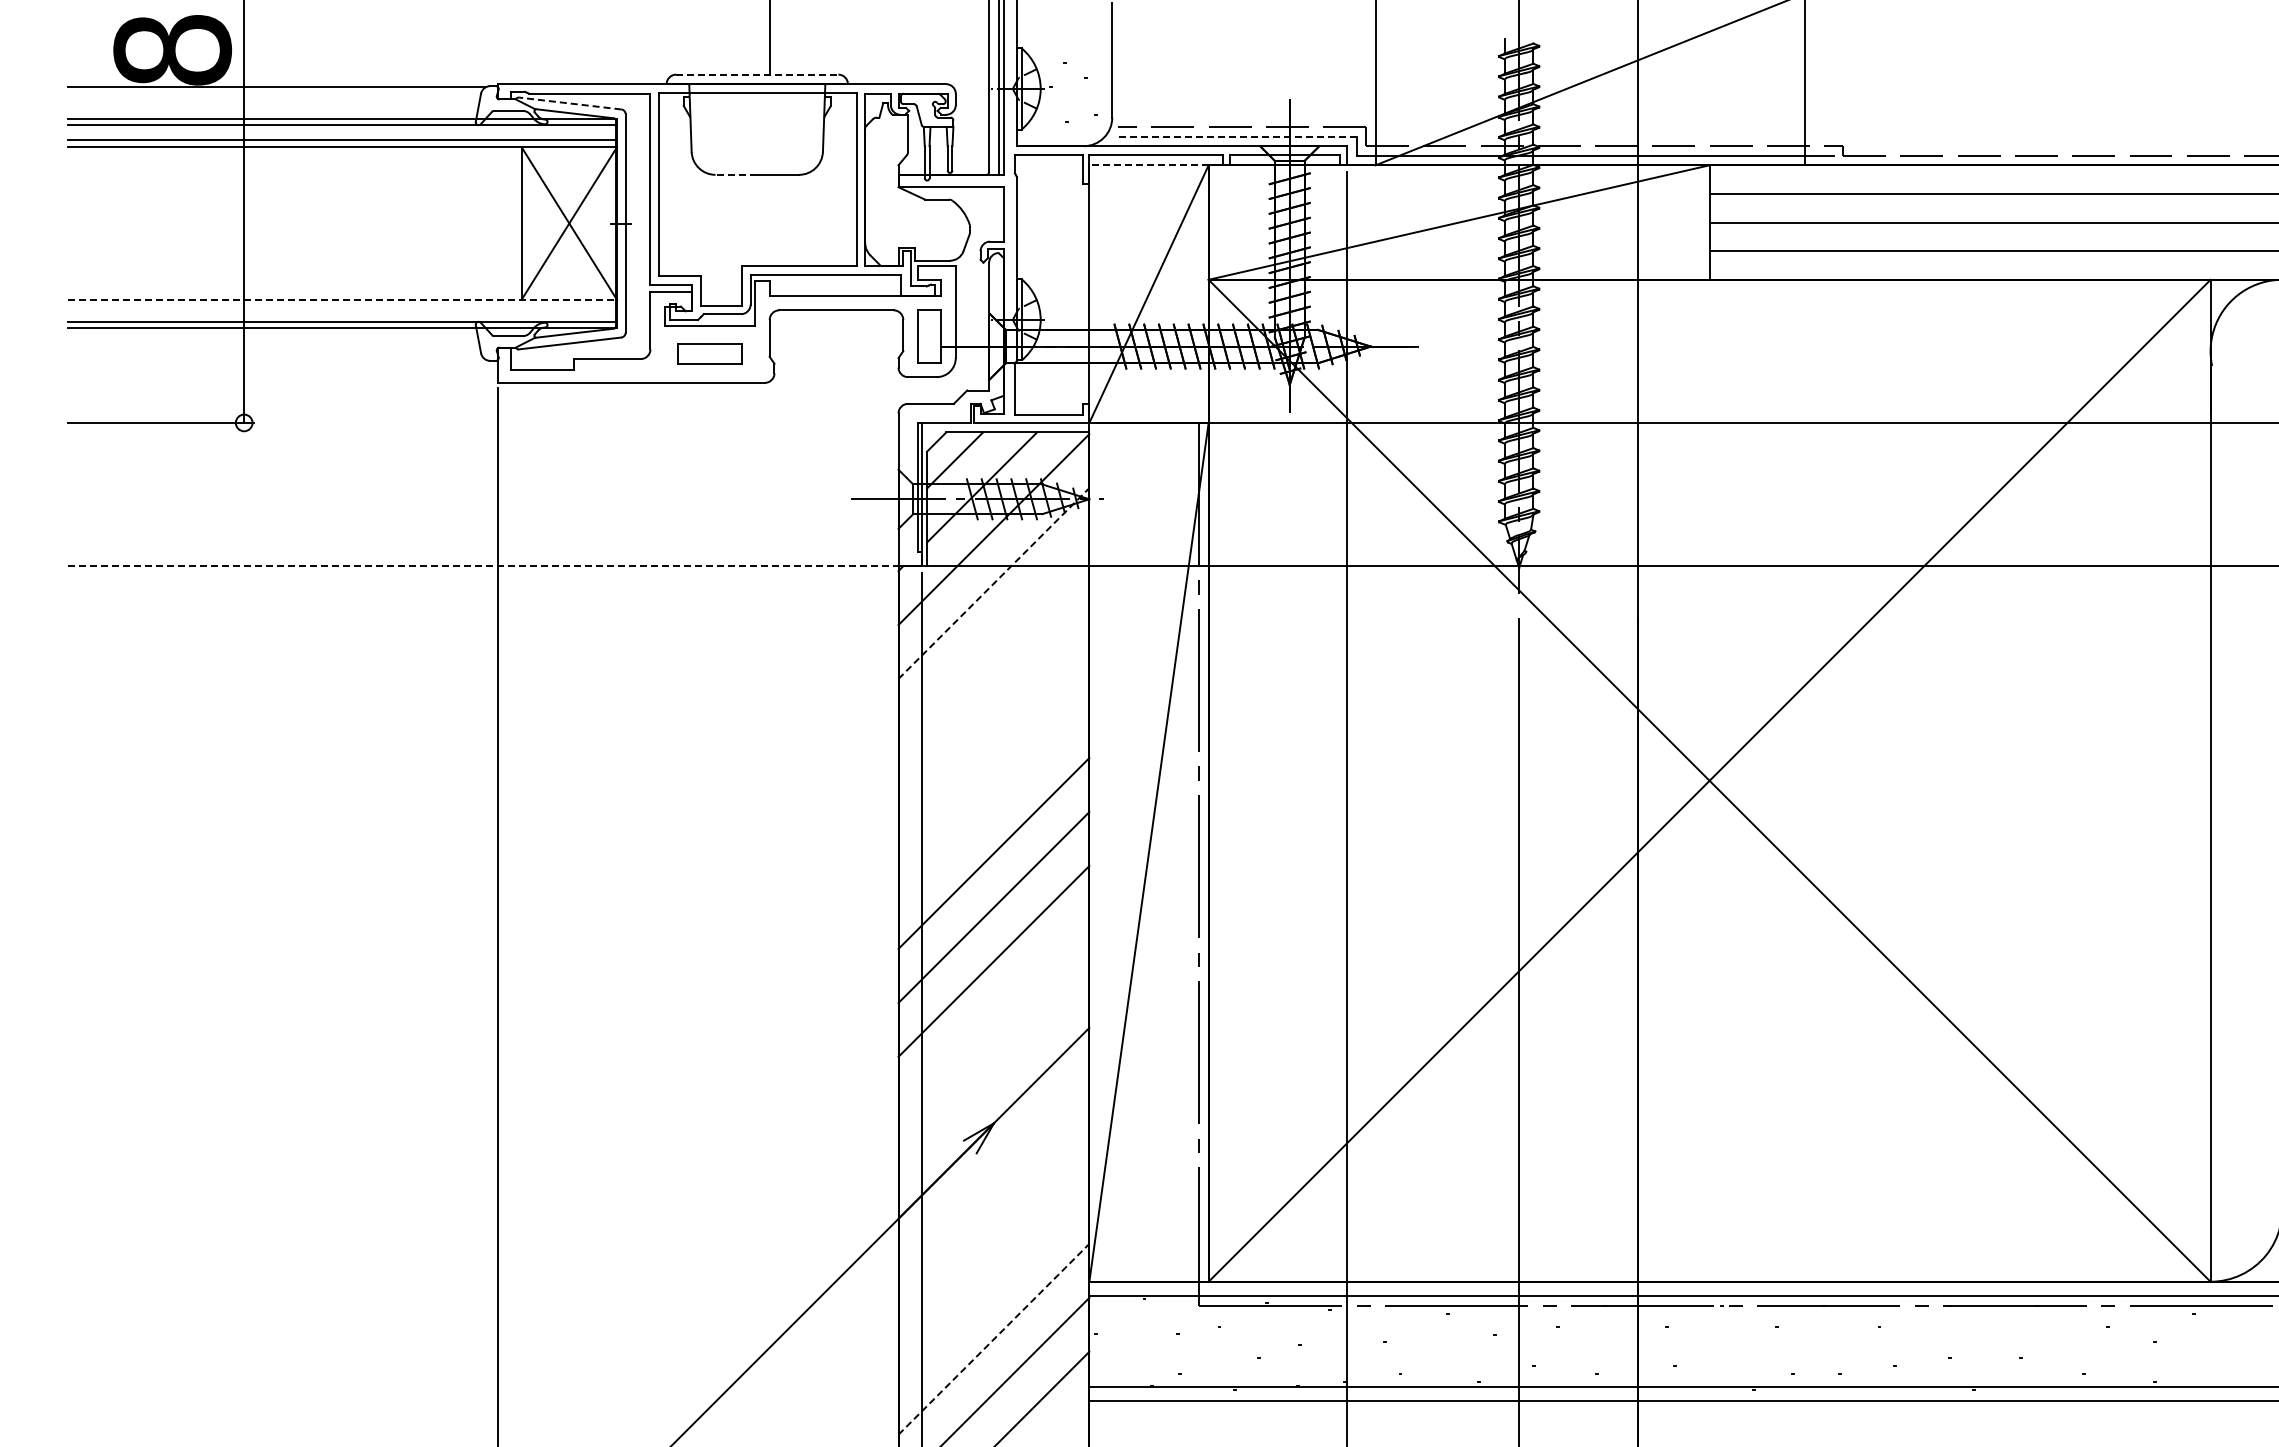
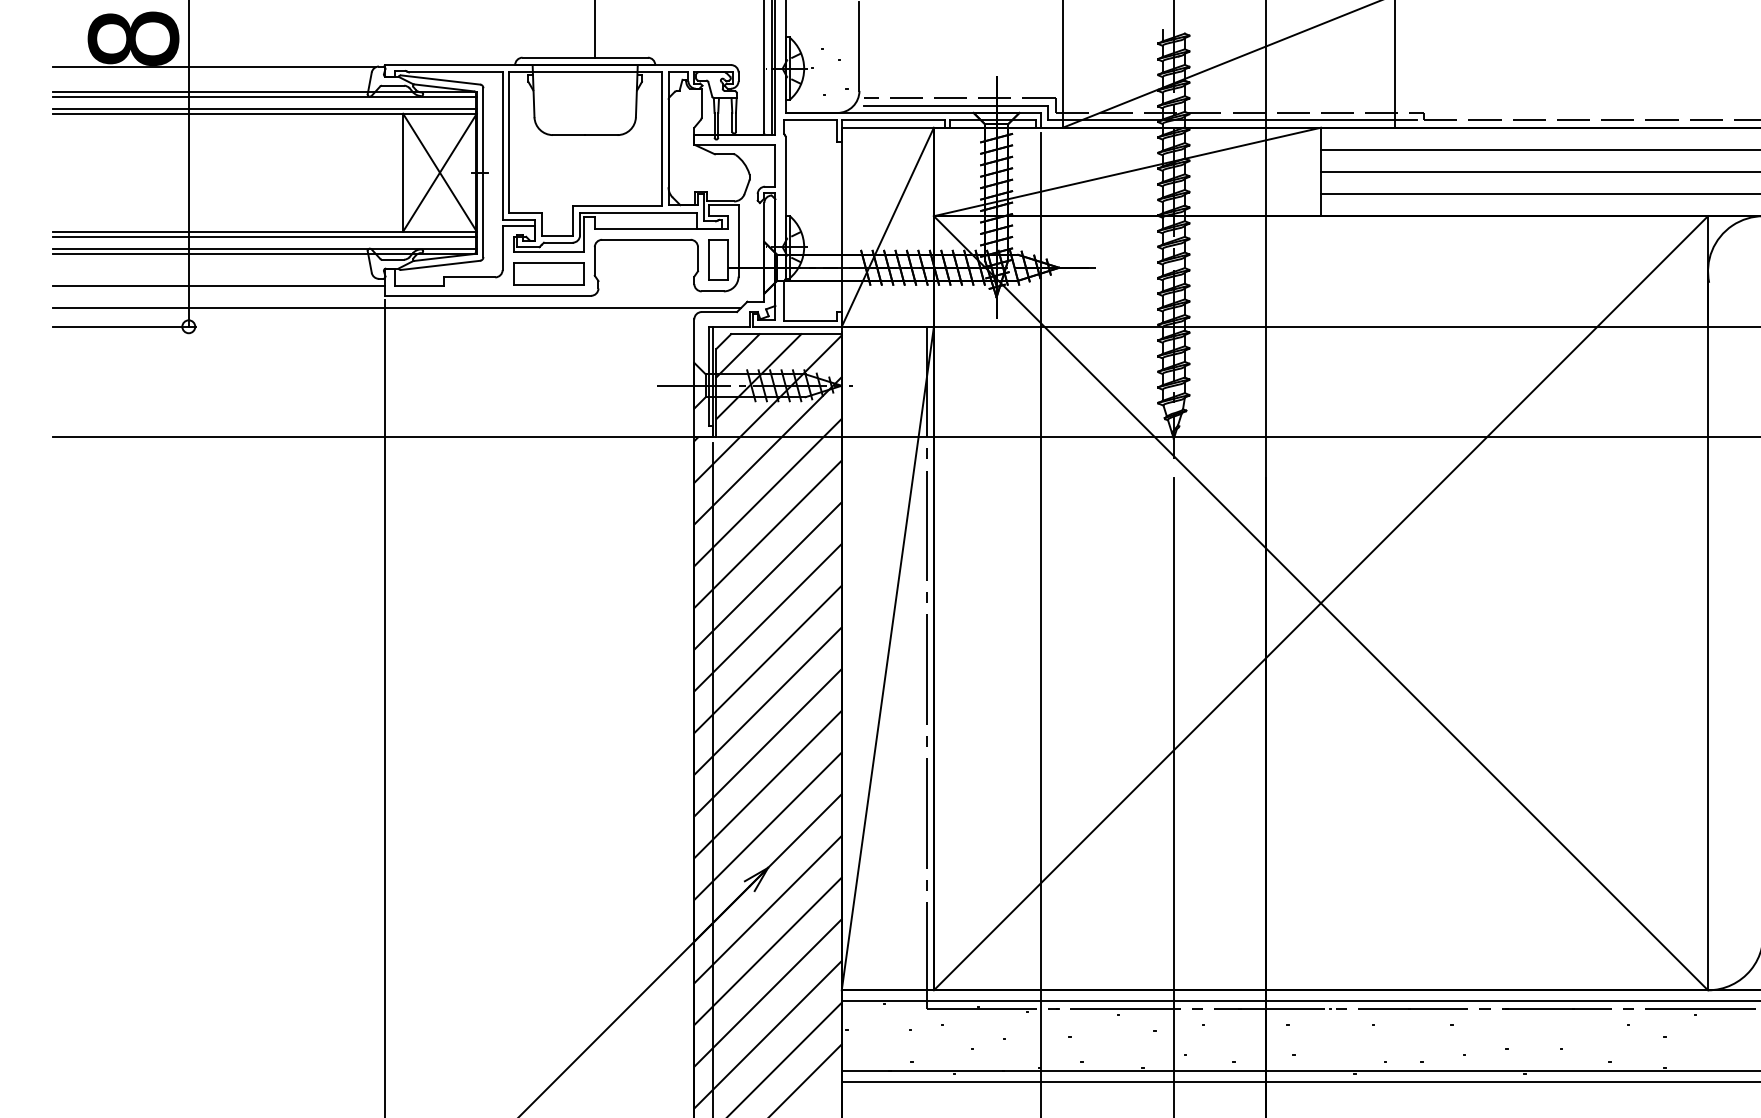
line: (757, 74) -> (585, 57), dashed -> solid
line: (570, 103) -> (440, 79), dashed -> solid
line: (1236, 136) -> (955, 105), dashed -> solid
line: (1149, 165) -> (888, 127), dashed -> solid
line: (736, 174) -> (569, 134), dashed -> solid
line: (343, 299) -> (265, 231), dashed -> solid
line: (342, 306) -> (264, 236), added
part: (709, 354) -> (548, 273), size x1.43
line: (282, 369) -> (218, 285), added
line: (513, 399) -> (396, 308), added
line: (495, 566) -> (382, 437), dashed -> solid
line: (993, 583) -> (767, 450), dashed -> solid
line: (993, 637) -> (767, 492), added
line: (993, 691) -> (767, 534), added
line: (993, 745) -> (767, 575), added
line: (993, 799) -> (767, 617), added
line: (993, 1015) -> (767, 784), added
line: (993, 1069) -> (767, 826), added
line: (993, 1176) -> (767, 908), added
line: (993, 1230) -> (767, 950), added
line: (993, 1284) -> (767, 992), added
line: (993, 1339) -> (767, 1034), dashed -> solid

